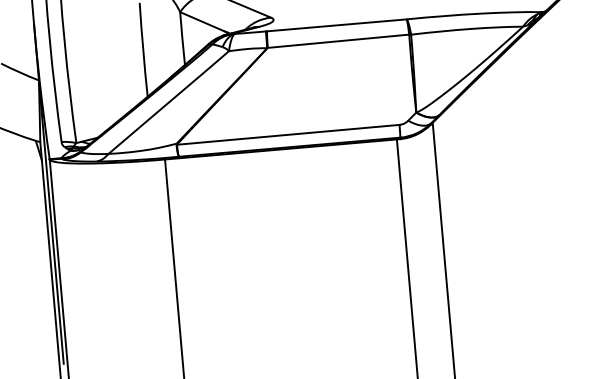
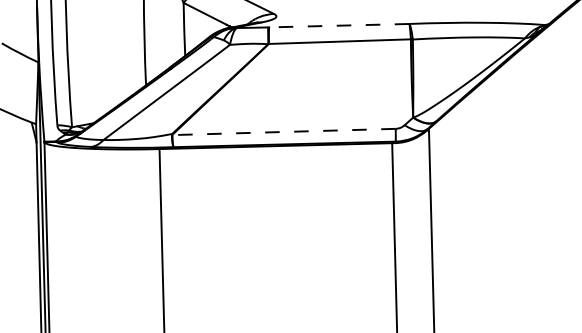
line: (336, 25) -> (338, 25), solid -> dashed
line: (288, 134) -> (284, 131), solid -> dashed

